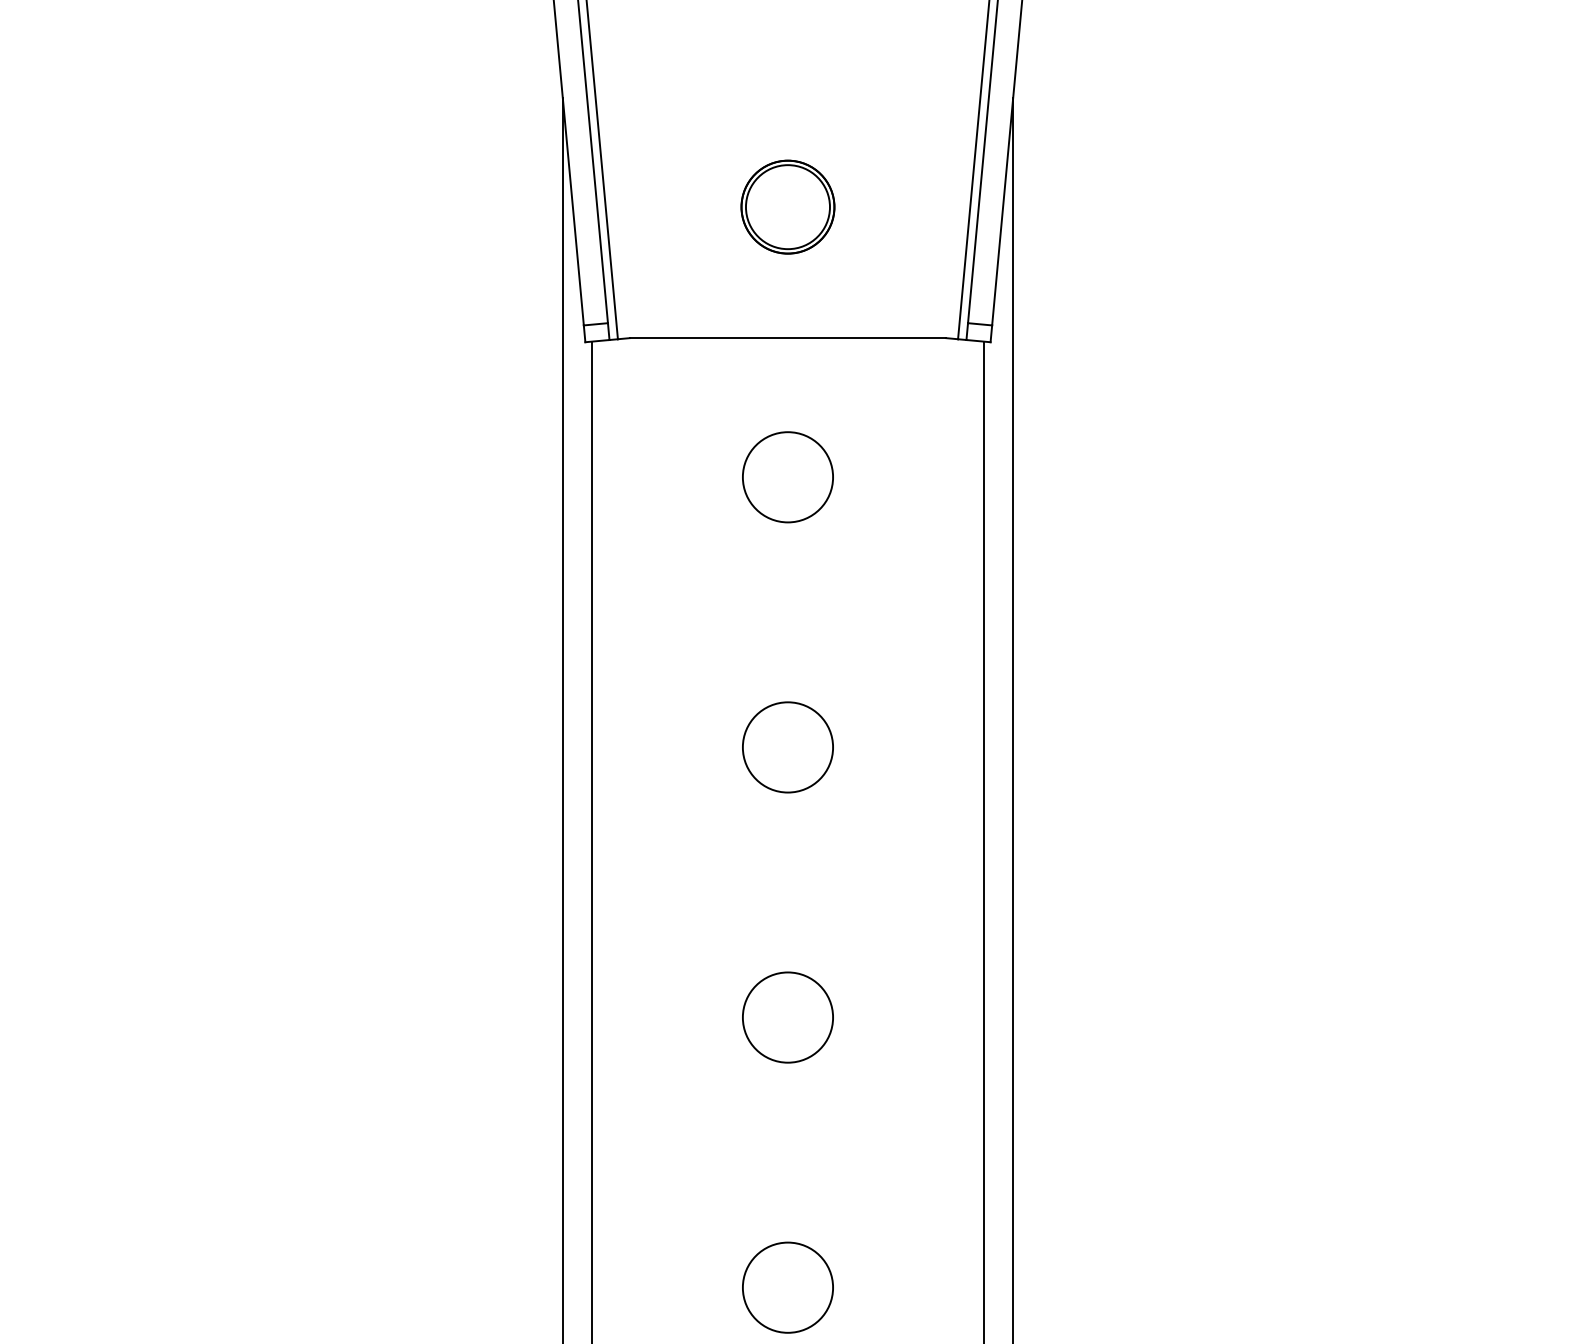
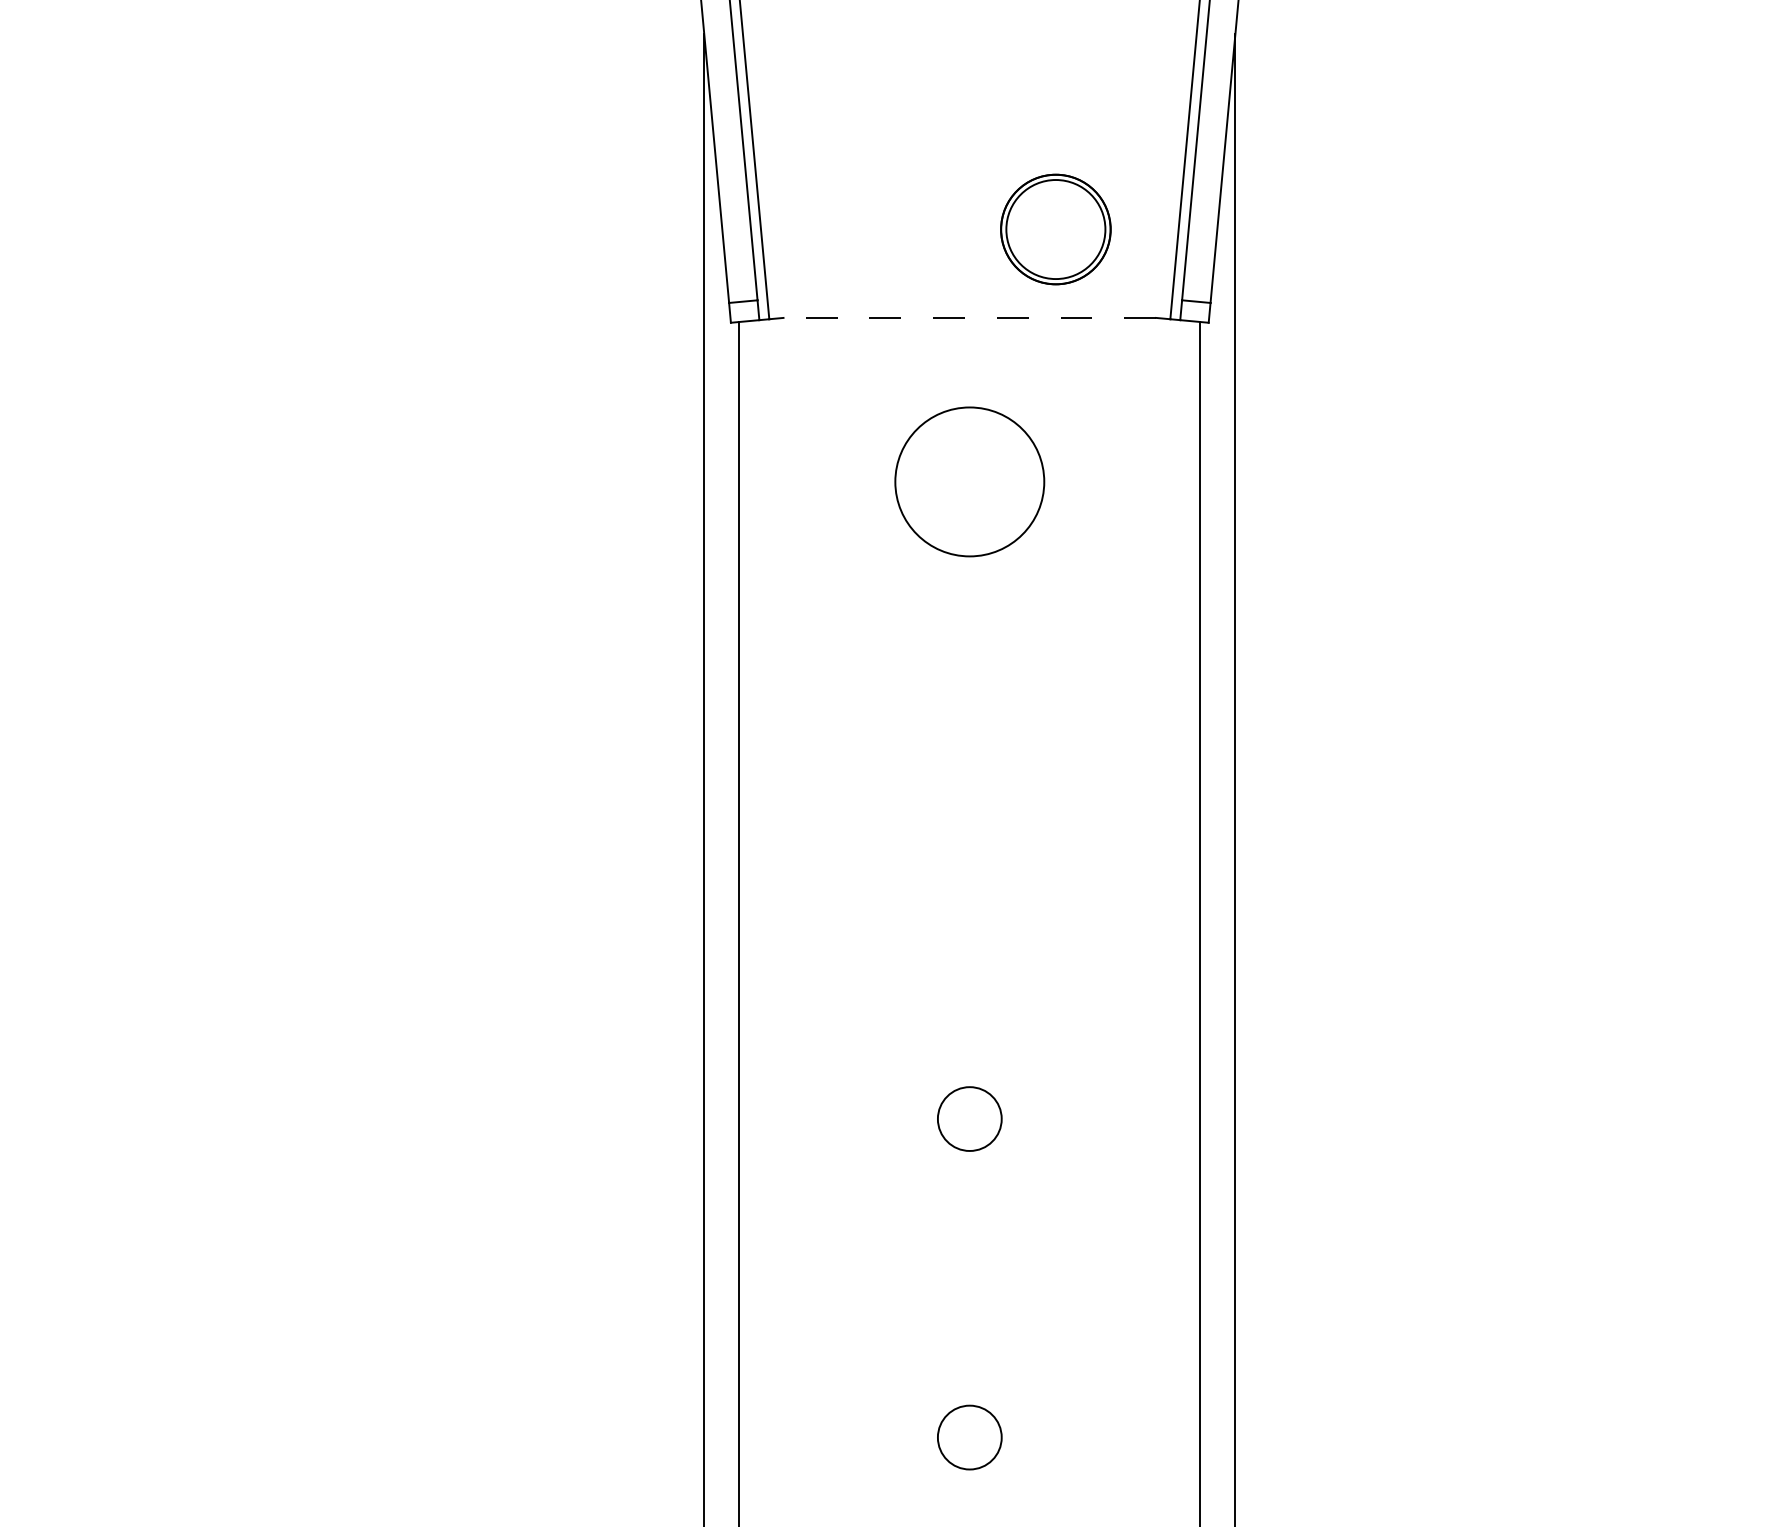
part: (787, 206) -> (1055, 228), moved
line: (787, 338) -> (969, 318), solid -> dashed
circle: (787, 477) -> (969, 482), size x1.4
circle: (787, 747) -> (969, 800), removed
circle: (787, 1017) -> (969, 1118), size x0.6
circle: (787, 1287) -> (969, 1437), size x0.6

